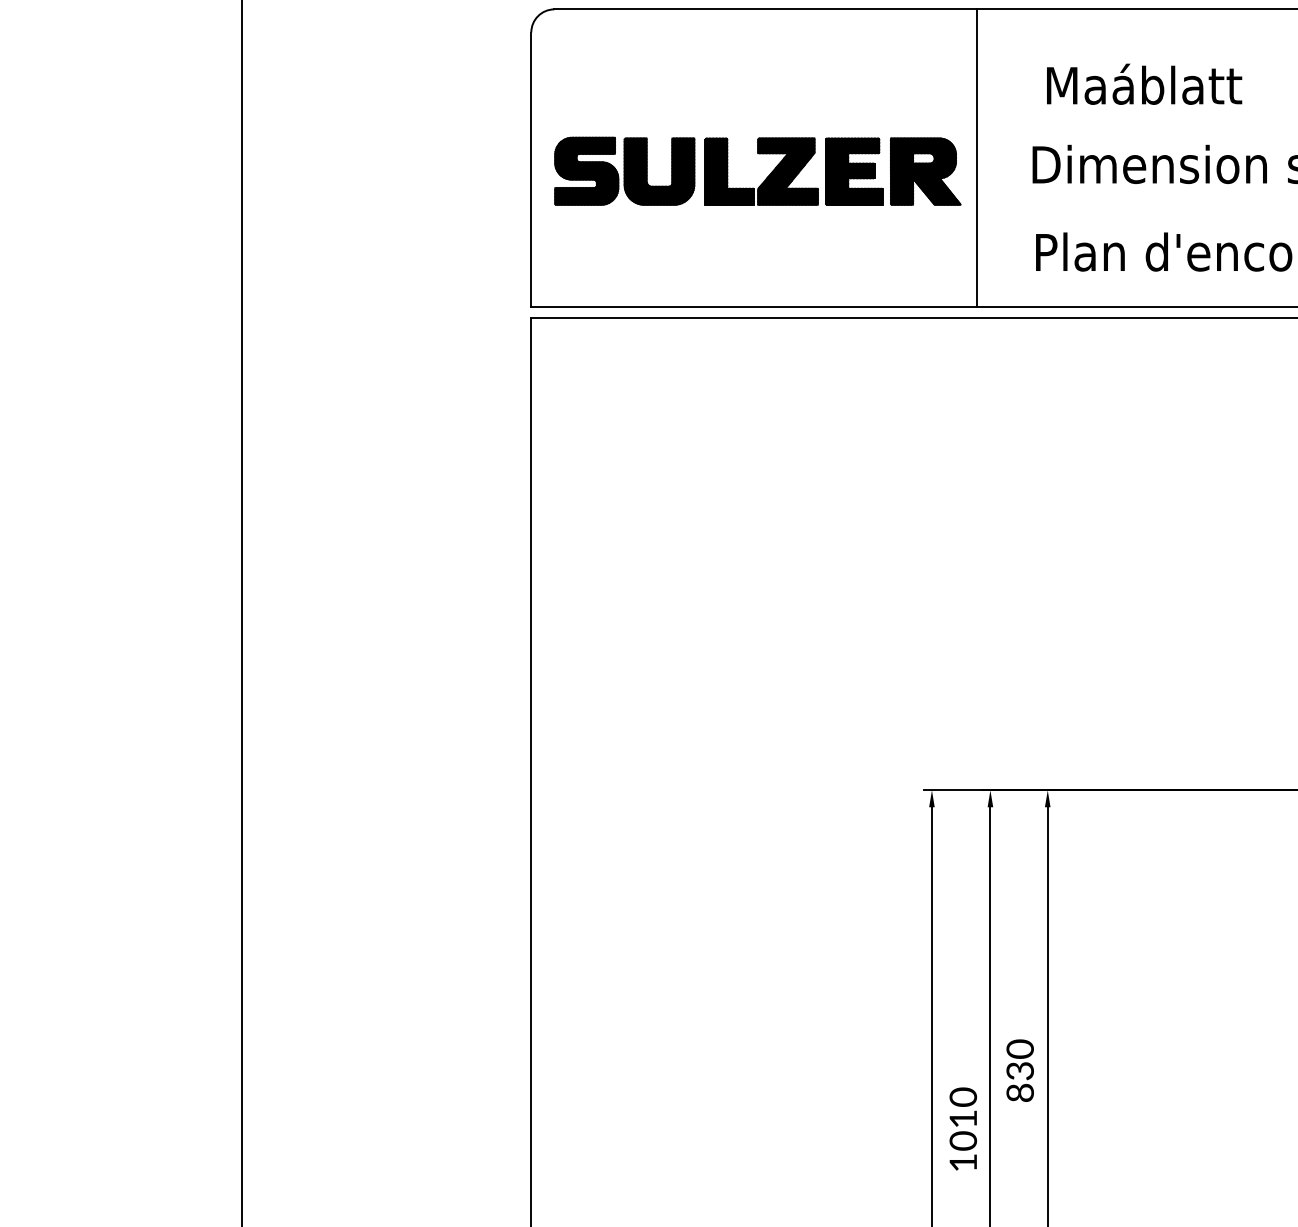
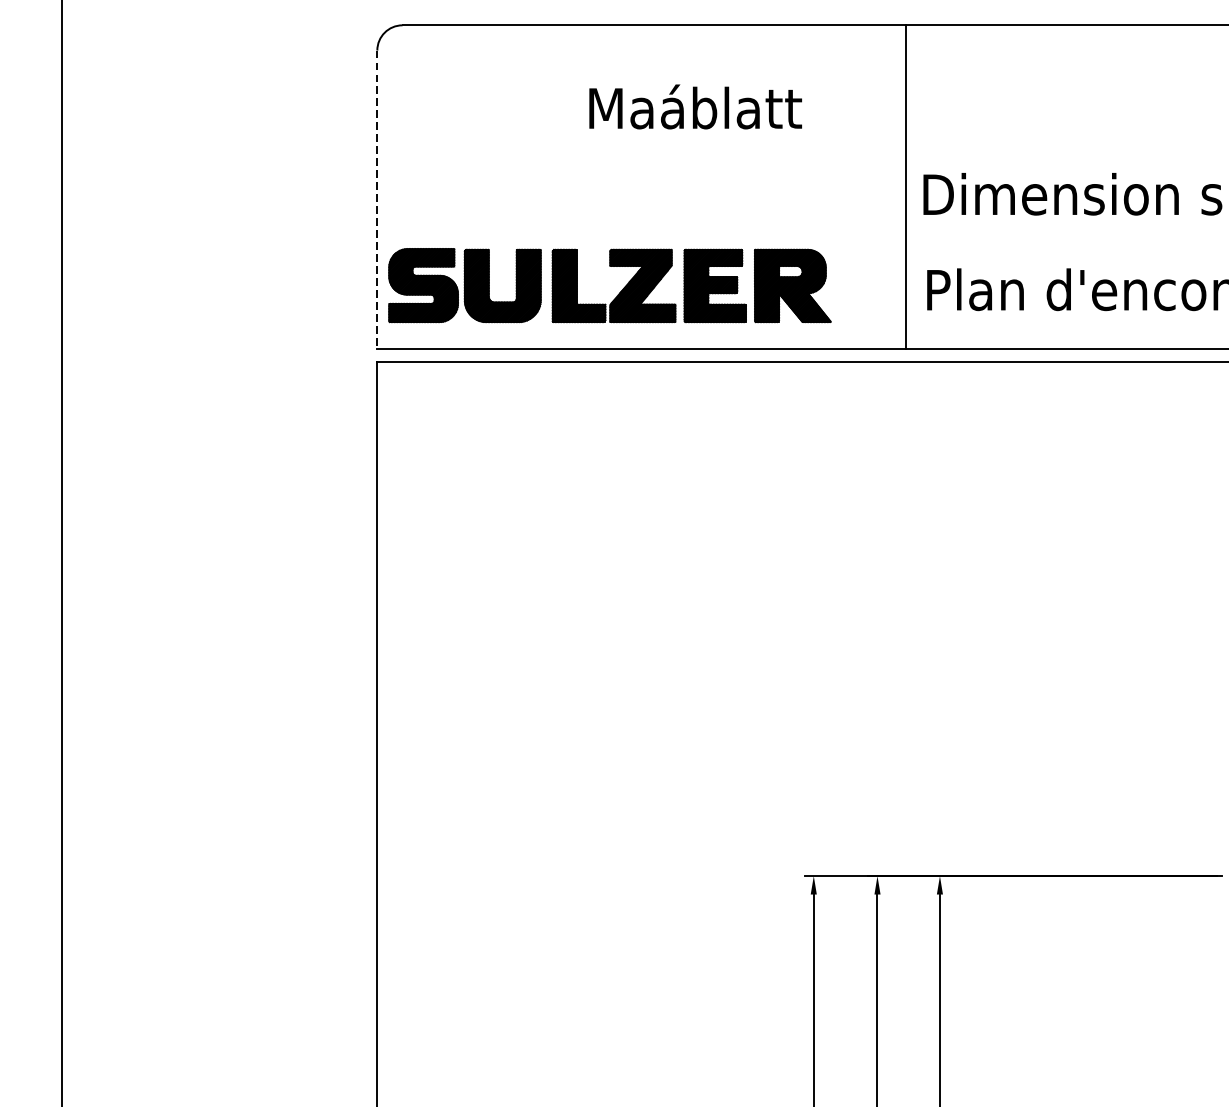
text: (1144, 83) -> (695, 106), moved
line: (976, 157) -> (905, 186), moved
line: (531, 170) -> (377, 200), solid -> dashed
part: (765, 178) -> (618, 293), moved

